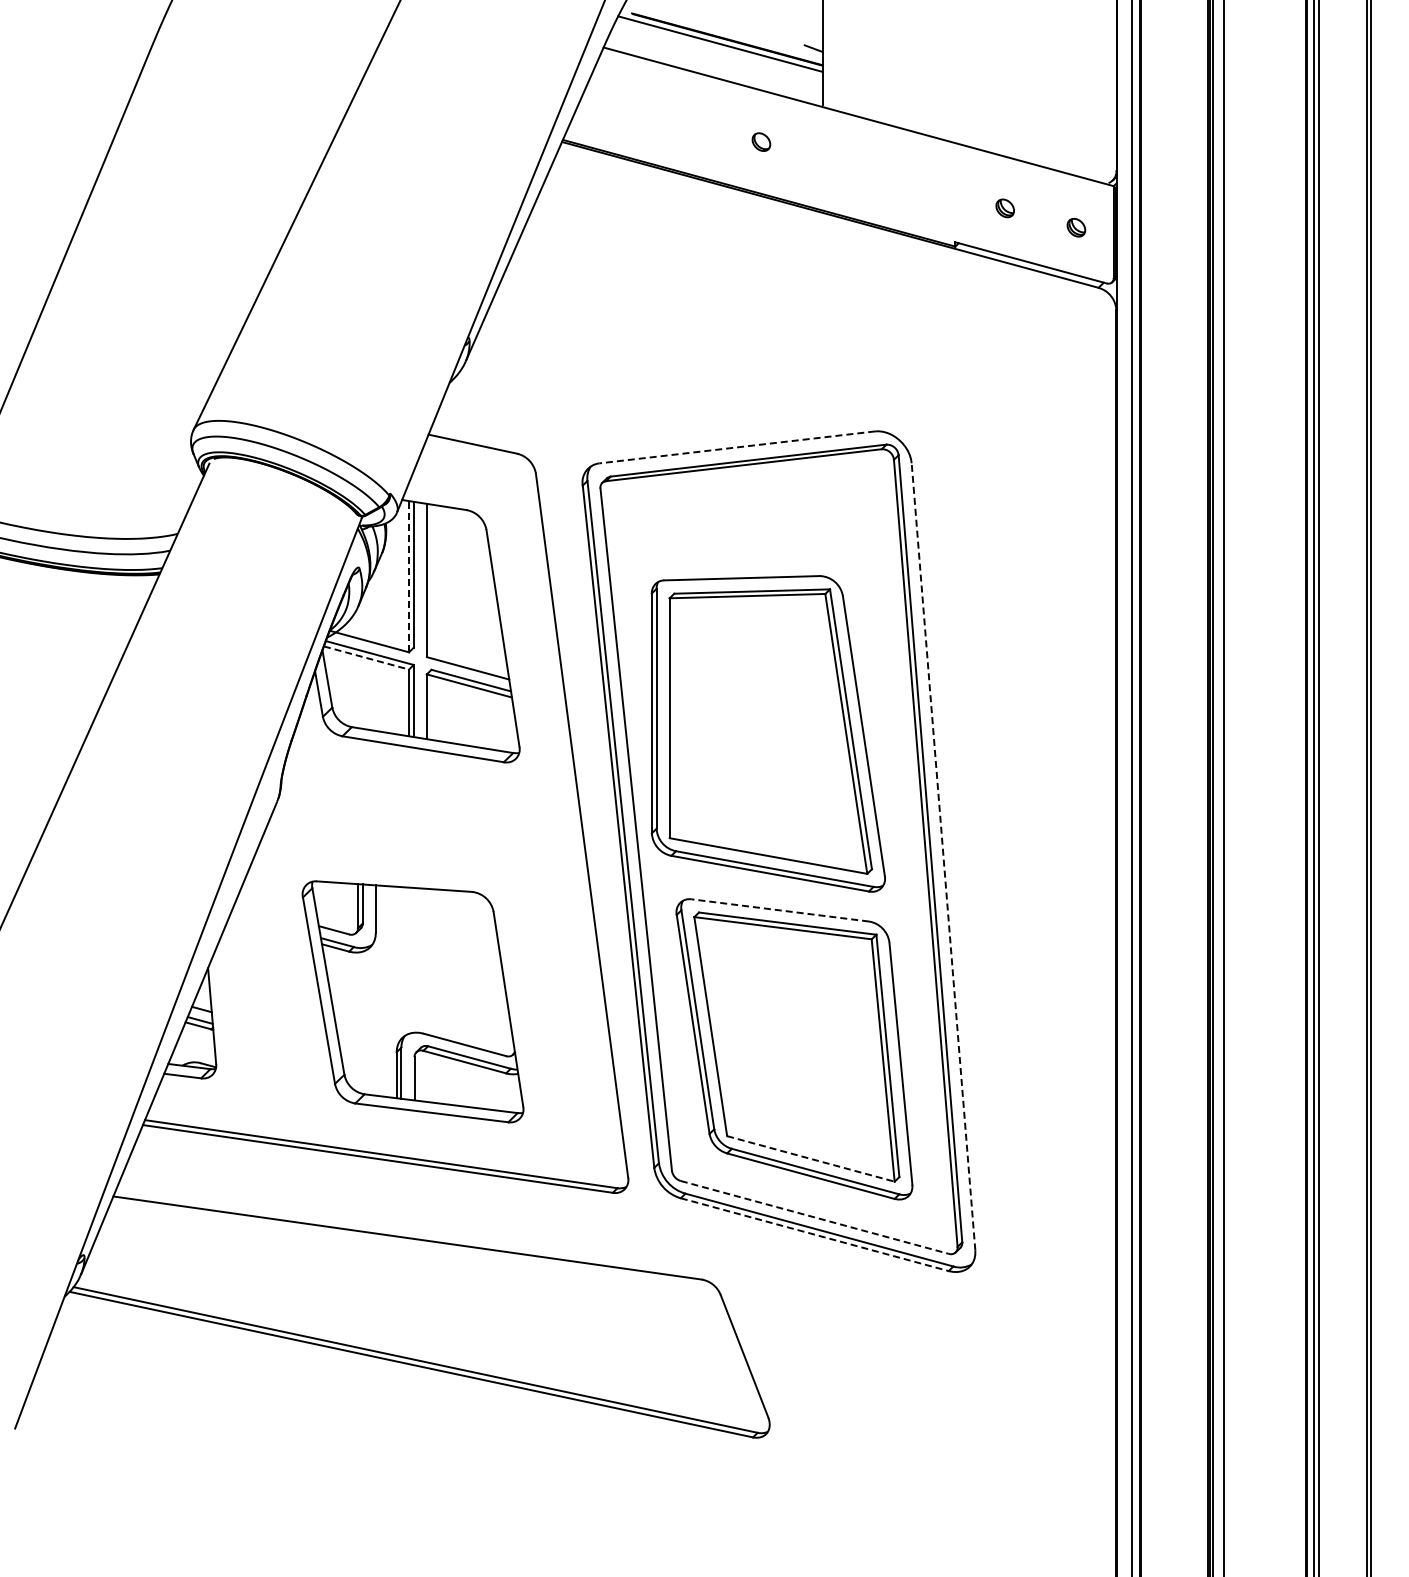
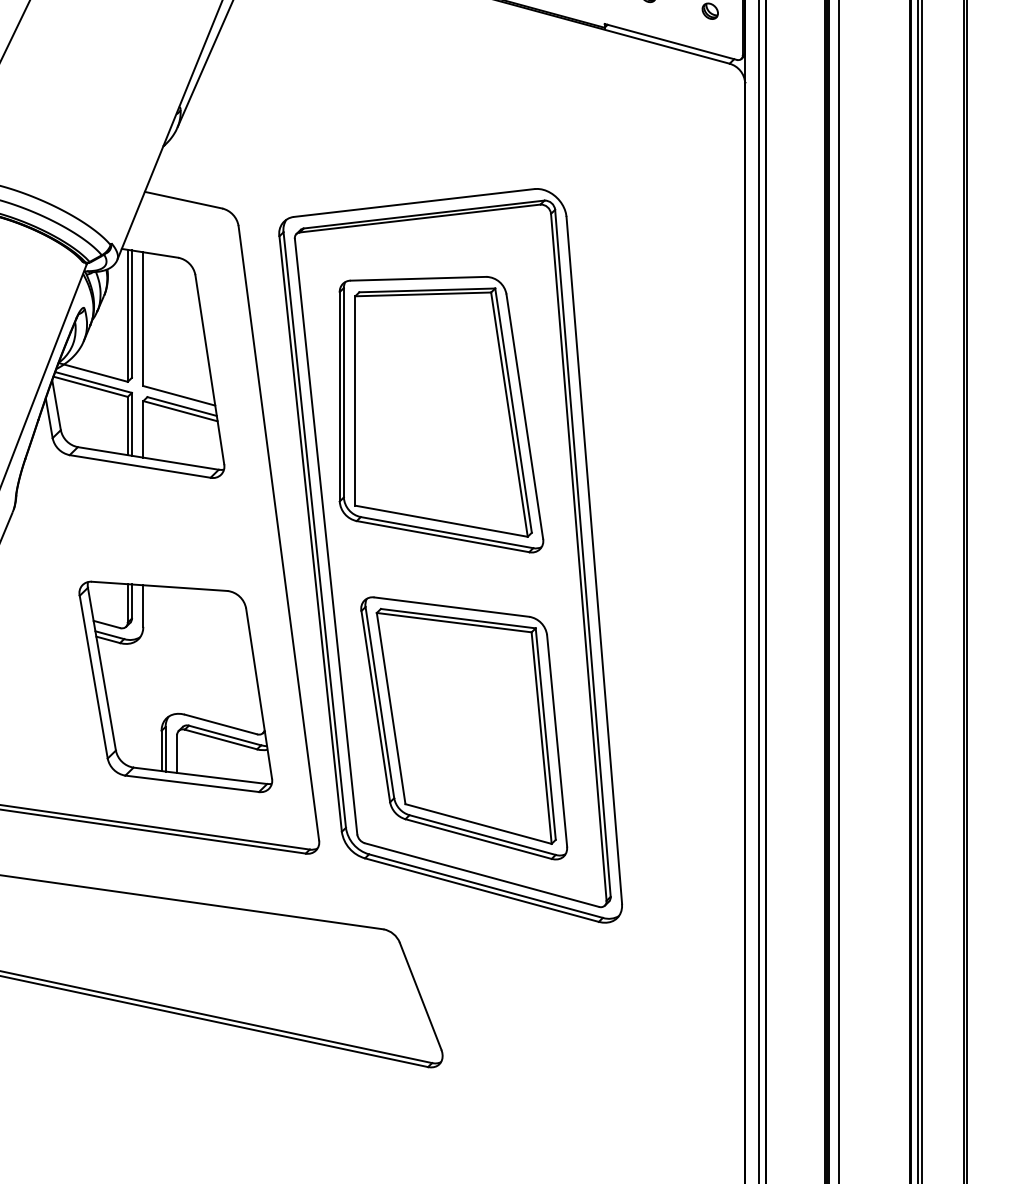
line: (737, 447) -> (414, 203), dashed -> solid
line: (409, 576) -> (128, 315), dashed -> solid
line: (366, 658) -> (90, 387), dashed -> solid
part: (767, 733) -> (440, 414), moved
line: (943, 856) -> (594, 560), dashed -> solid
line: (779, 910) -> (451, 607), dashed -> solid
part: (412, 1001) -> (175, 686), moved
line: (810, 1158) -> (478, 823), dashed -> solid
line: (814, 1217) -> (481, 875), dashed -> solid
line: (814, 1234) -> (481, 889), dashed -> solid

